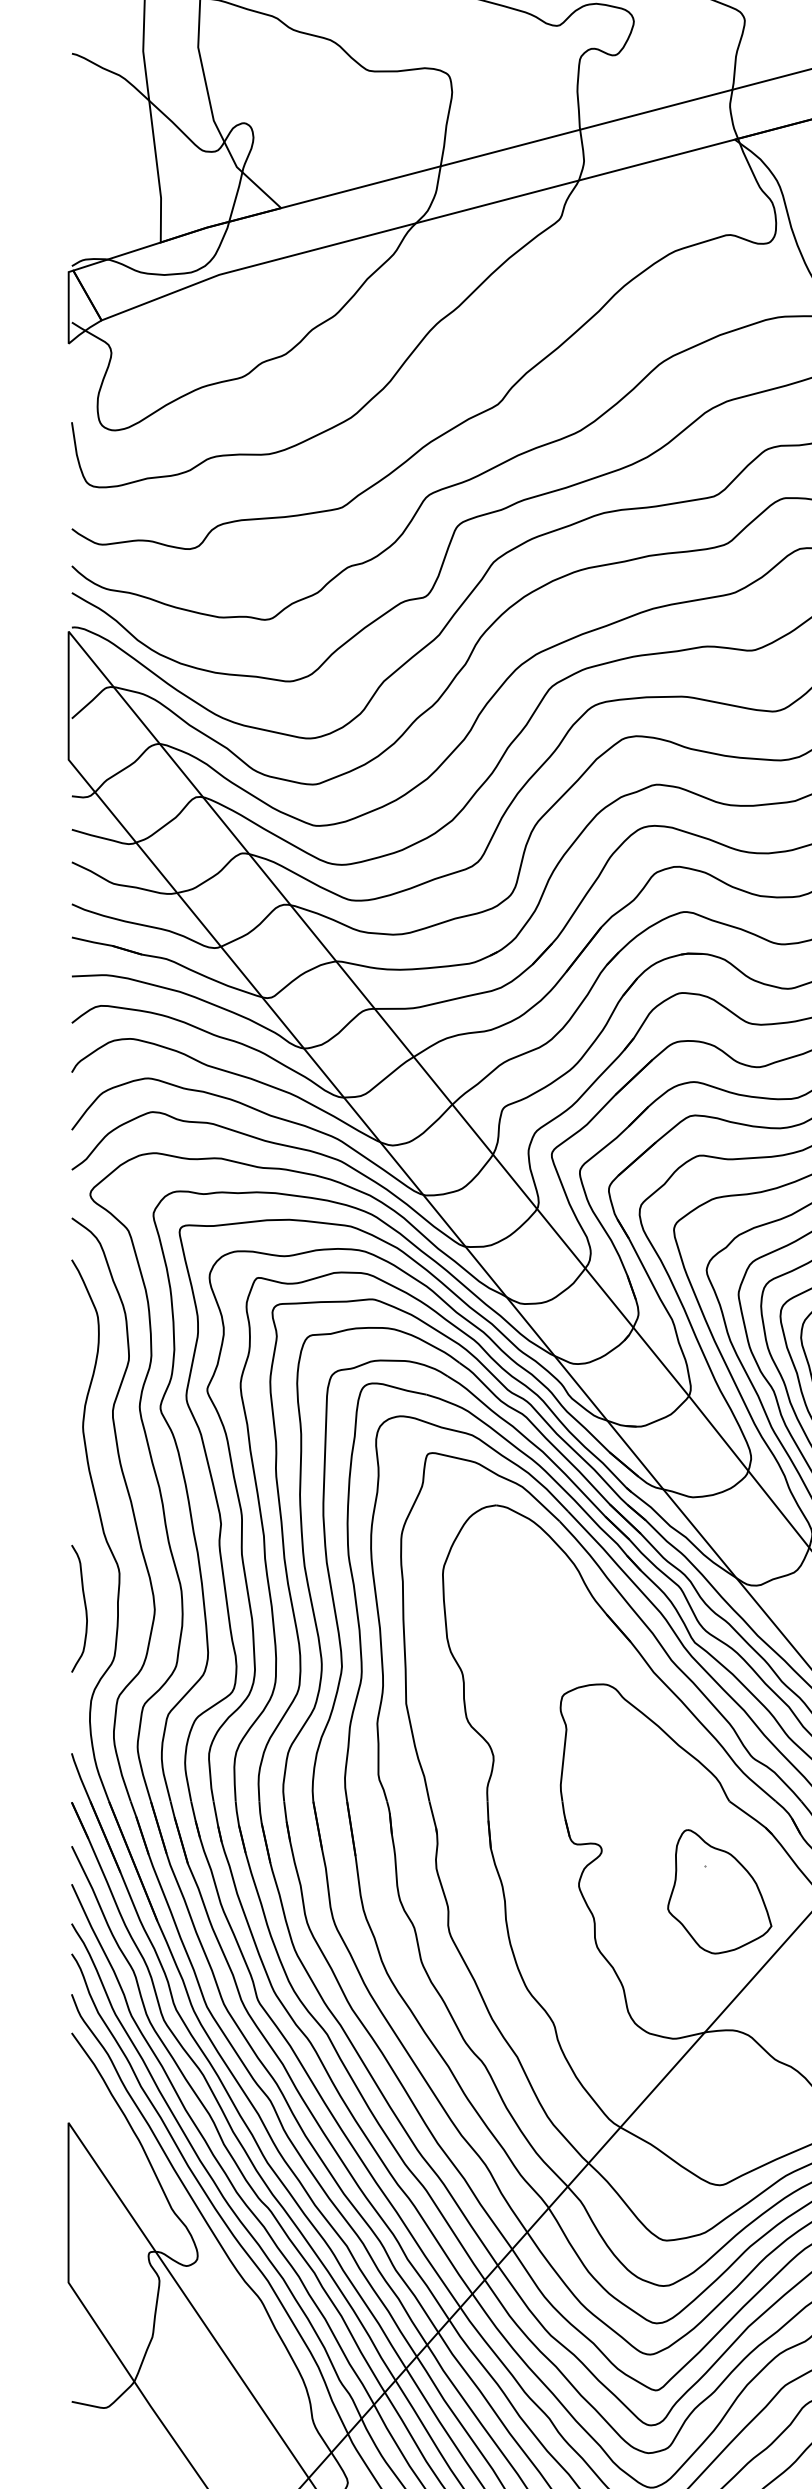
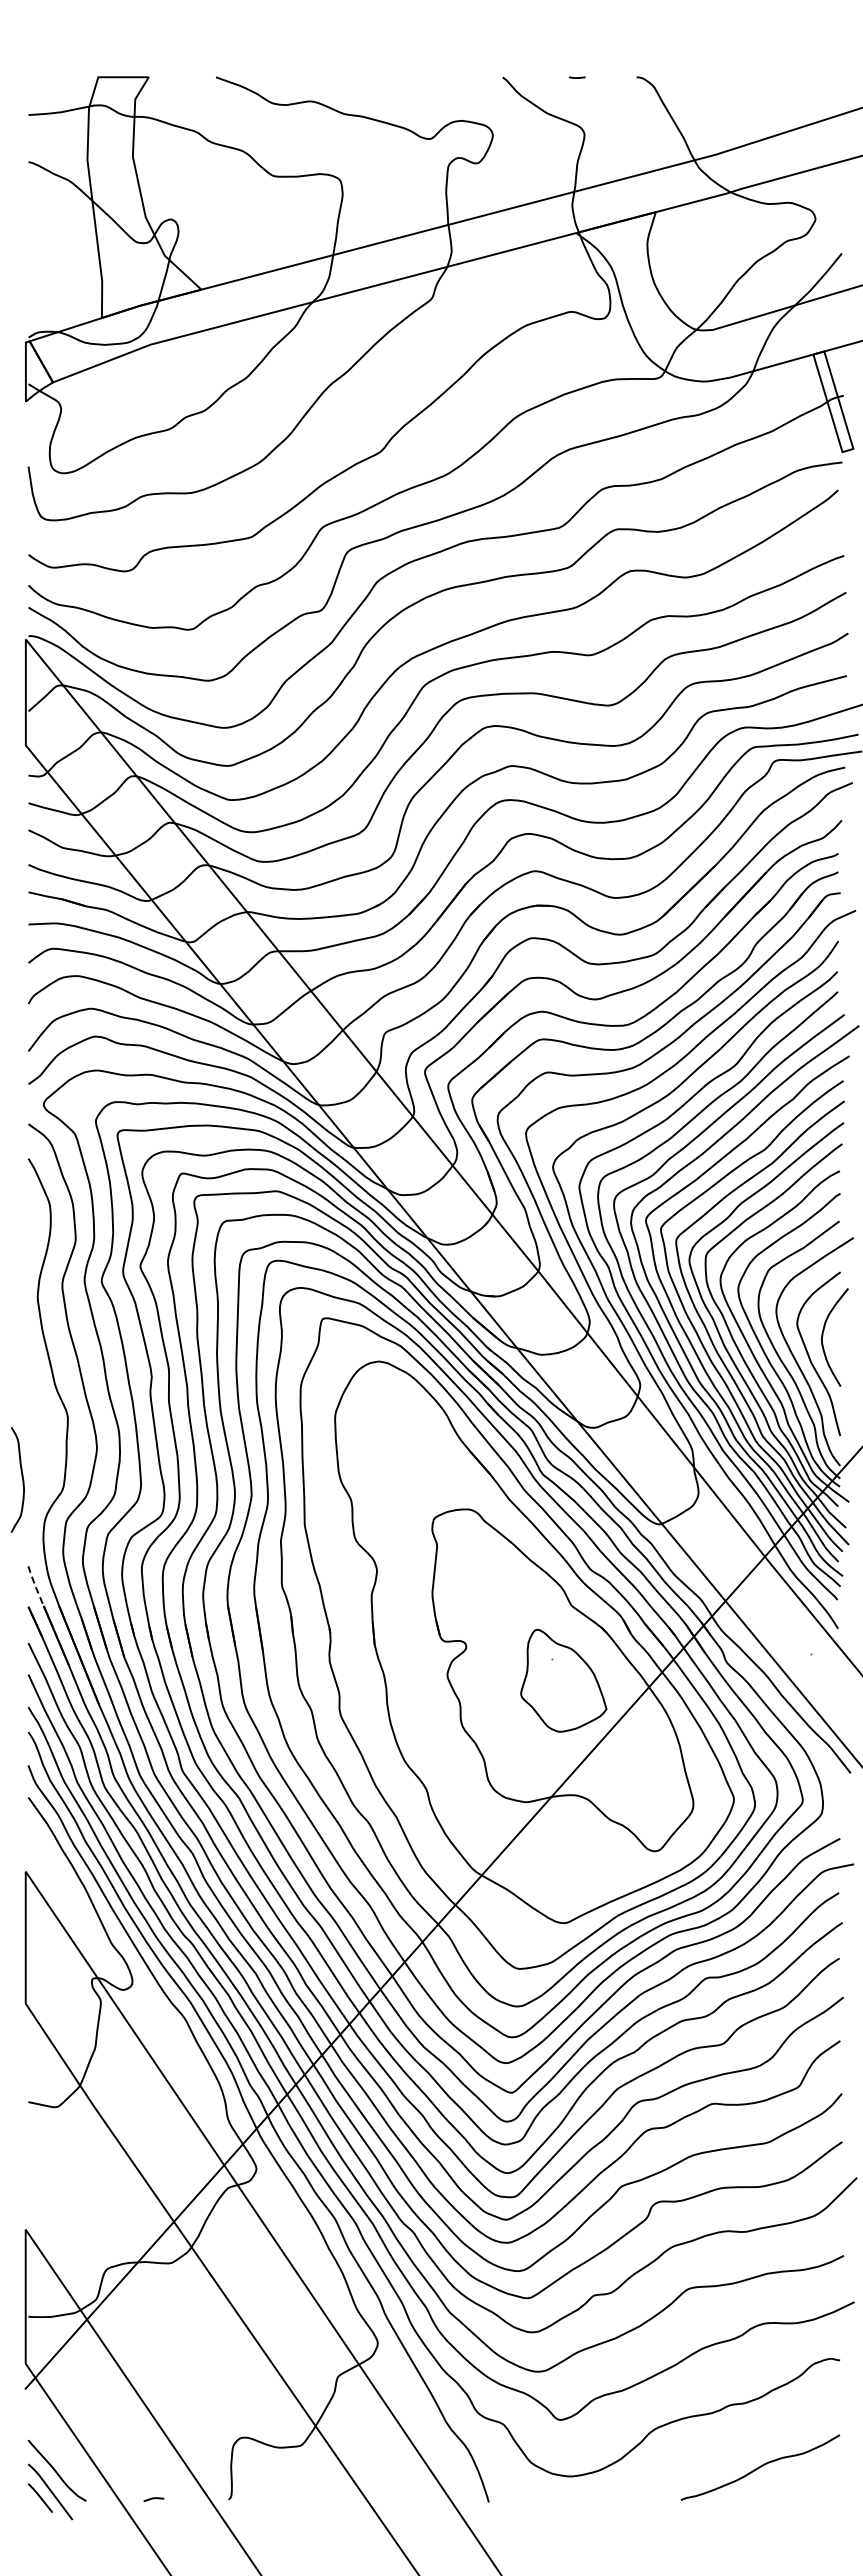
curve: (83, 1605) -> (21, 1477), moved
line: (80, 1777) -> (35, 1586), solid -> dashed

